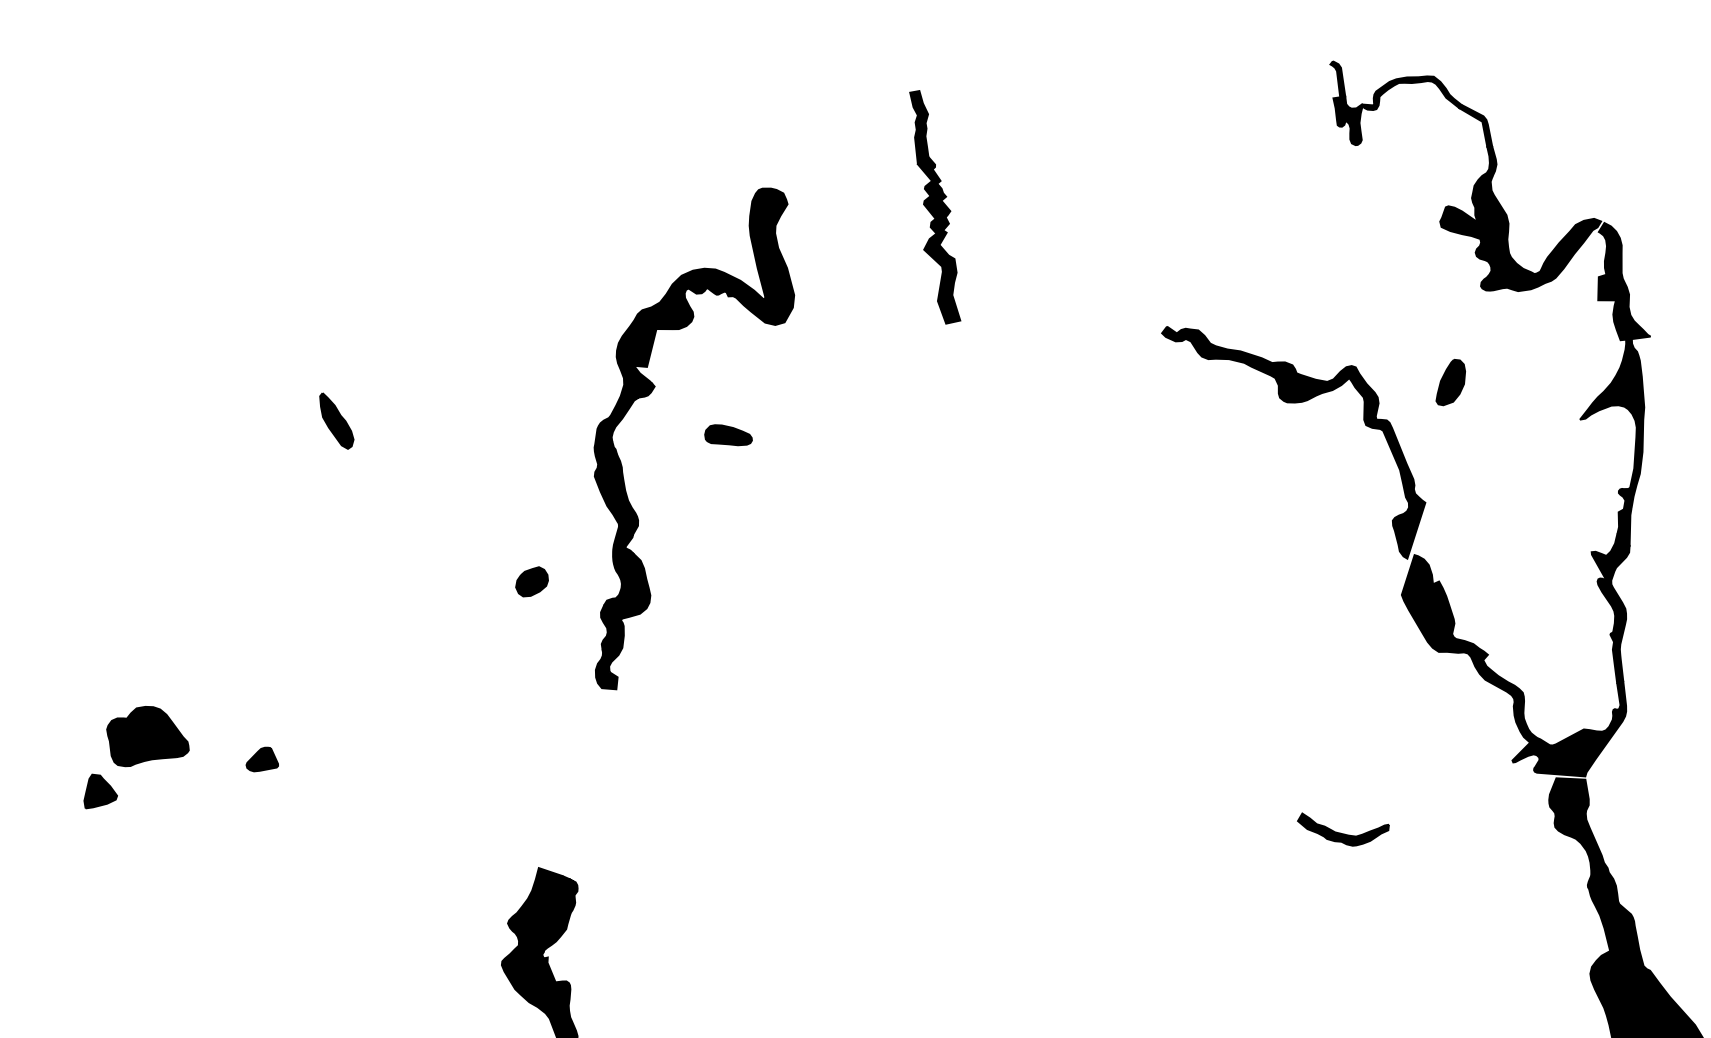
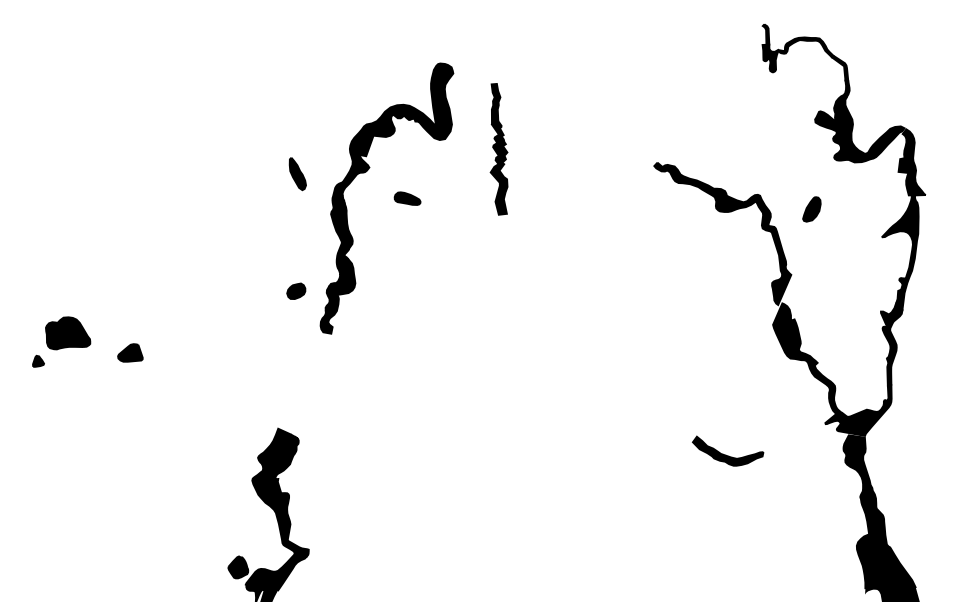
part: (933, 207) -> (498, 149), moved
part: (336, 421) -> (297, 174), moved
part: (532, 580) -> (296, 290), moved
part: (260, 758) -> (129, 352), size x1.4
part: (99, 790) -> (38, 361), size x0.6
part: (1342, 826) -> (727, 450), size x1.4

